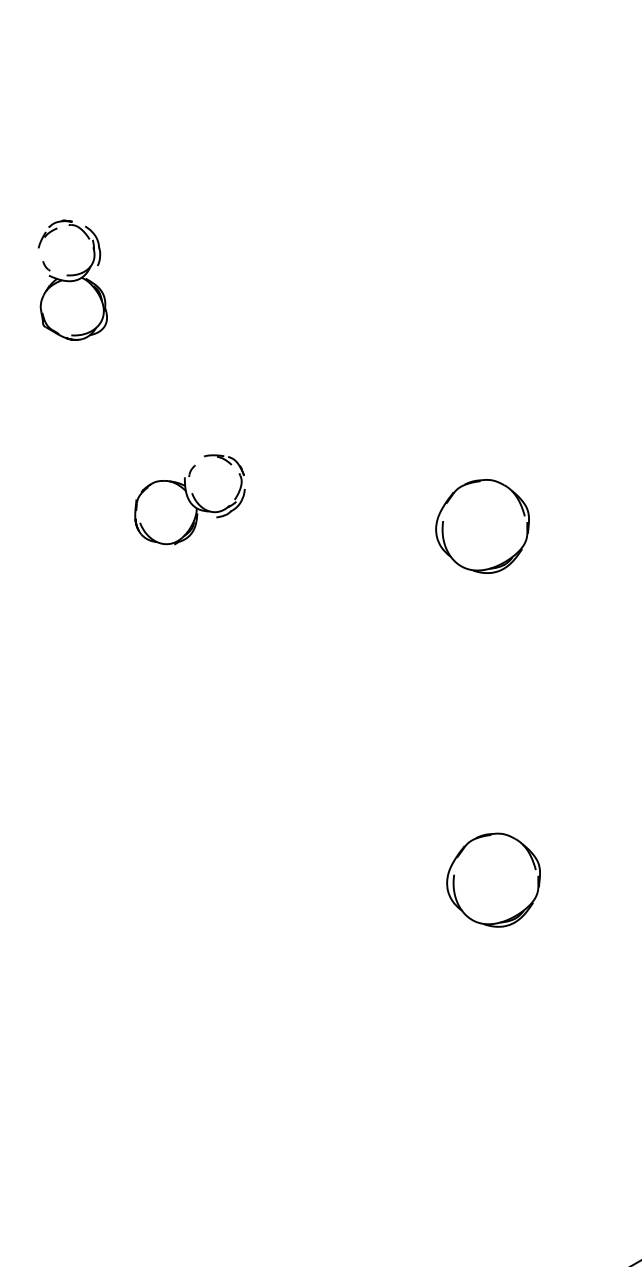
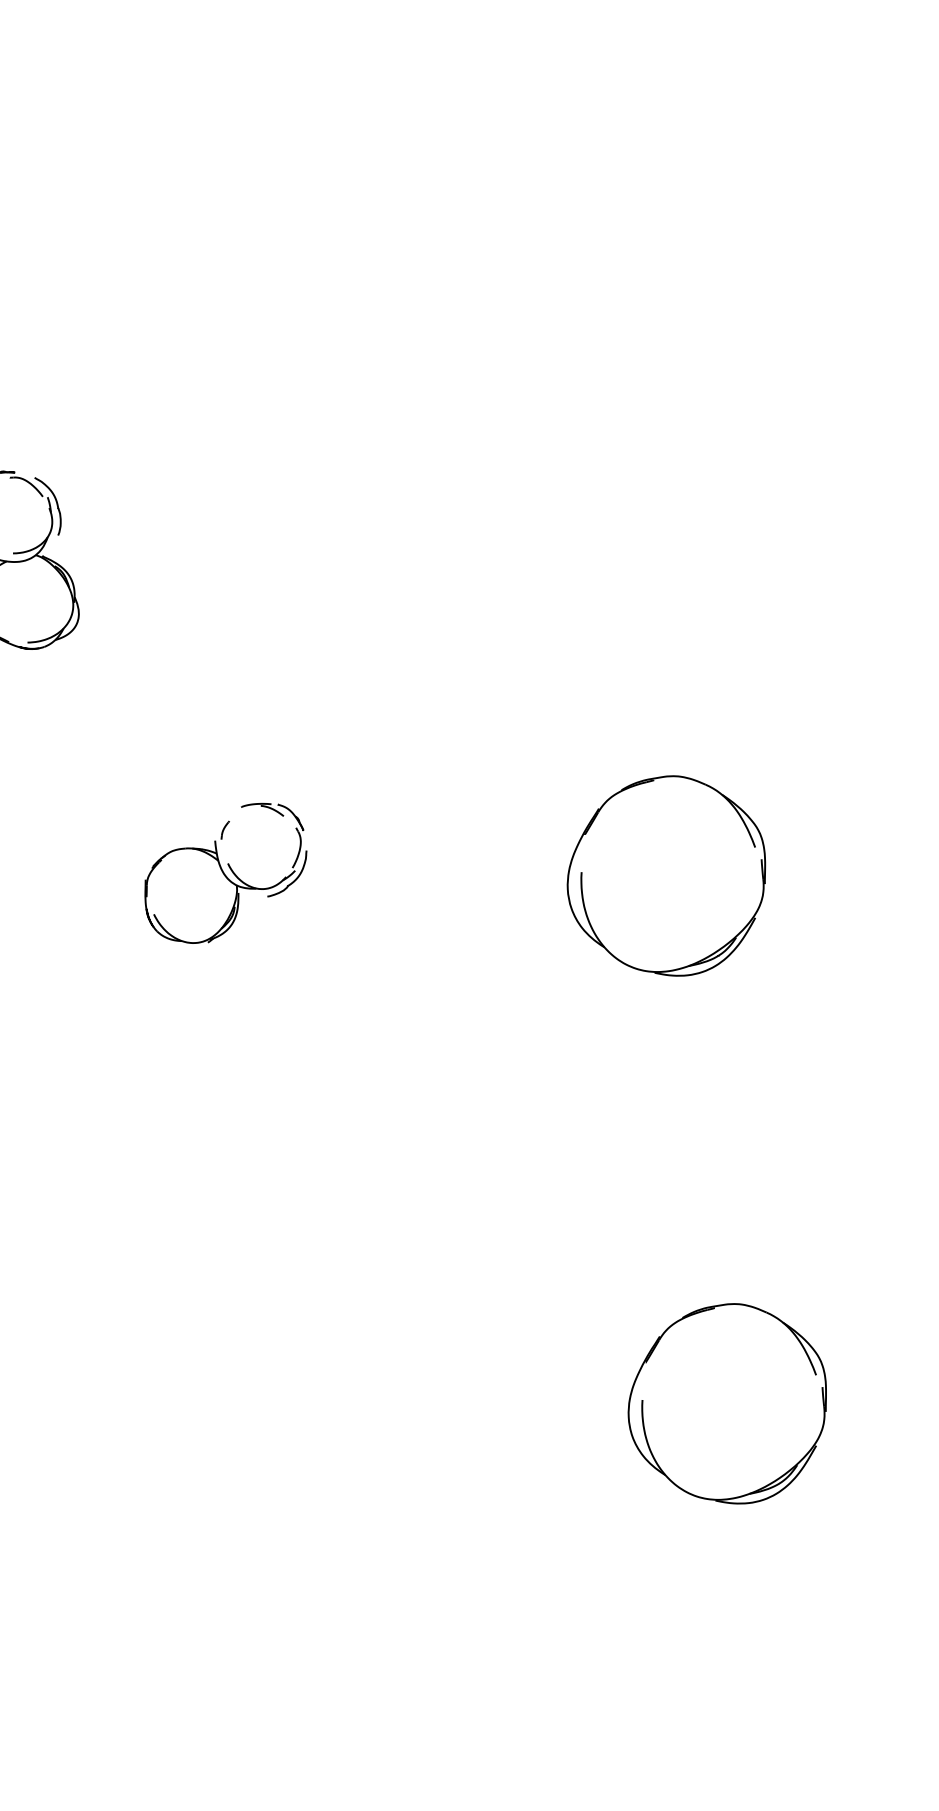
part: (482, 526) -> (666, 876), size x1.43
part: (493, 879) -> (727, 1403), size x1.43

